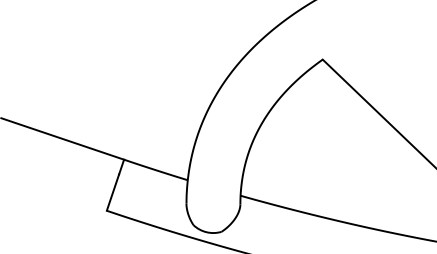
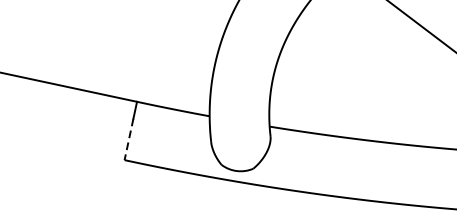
line: (112, 193) -> (128, 140), solid -> dashed

